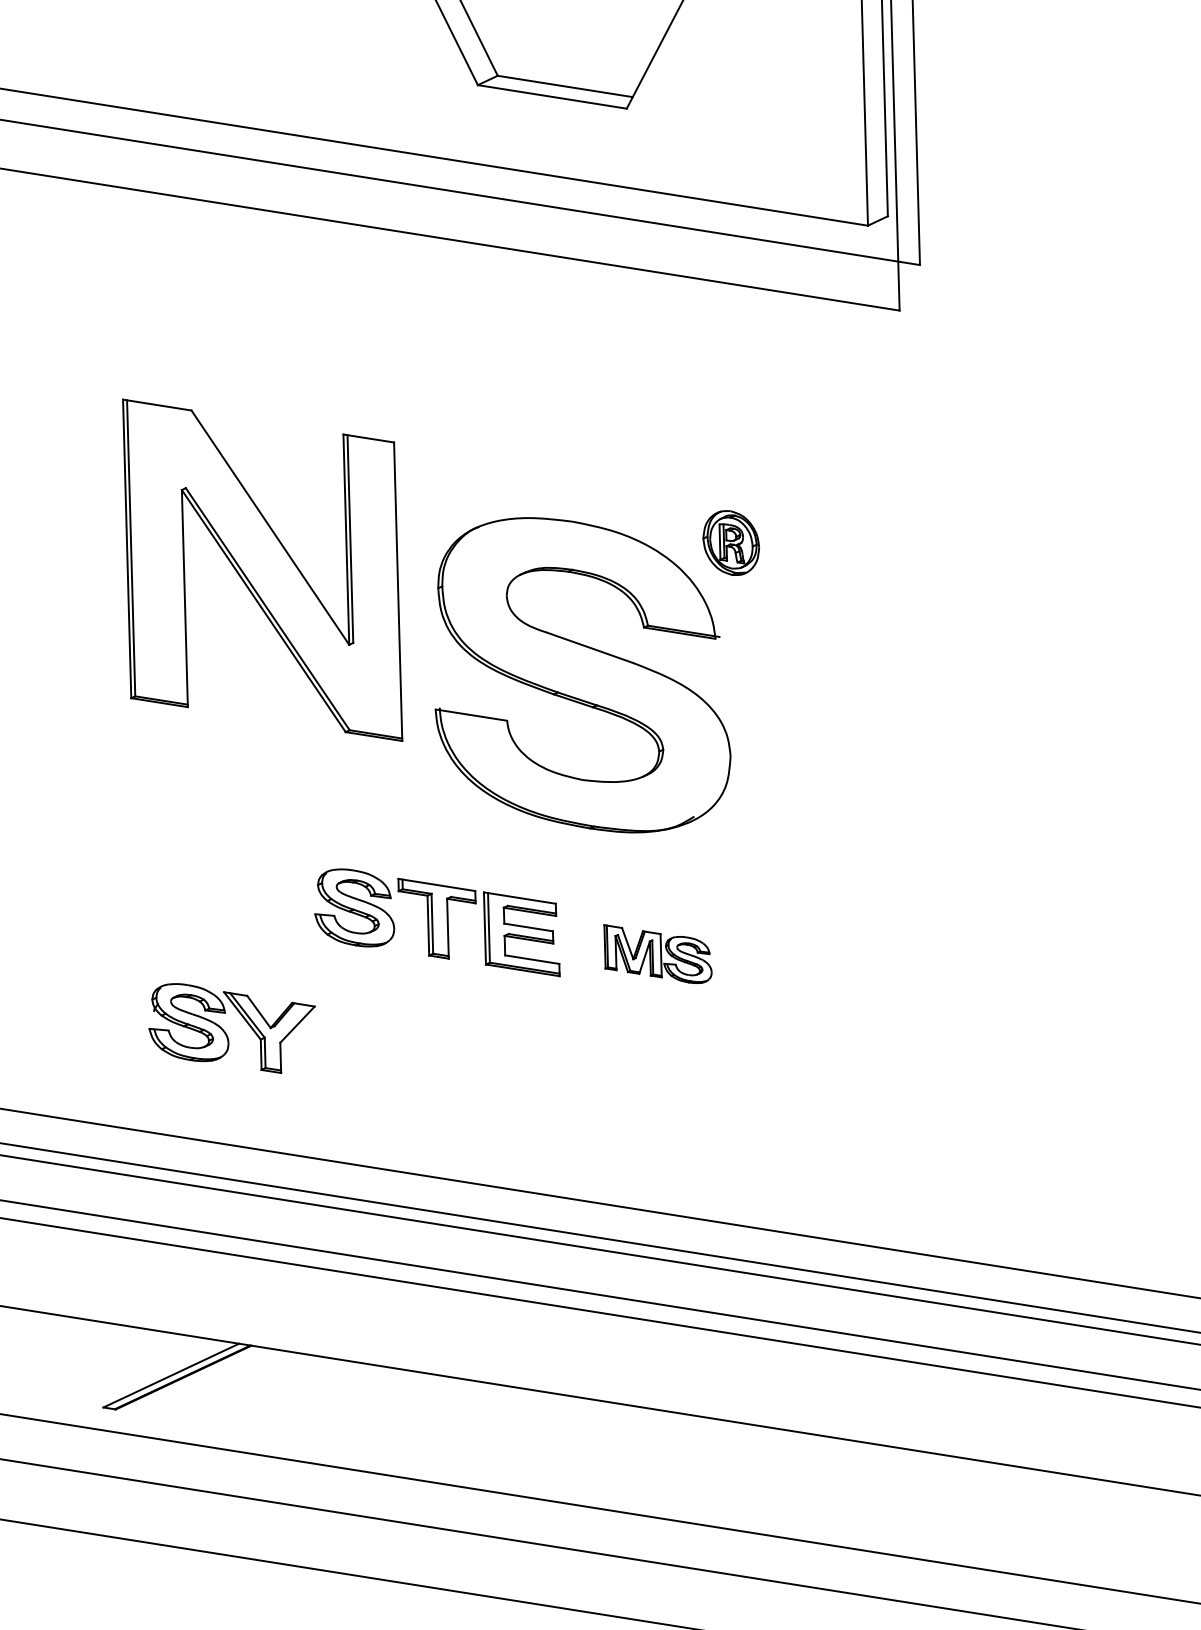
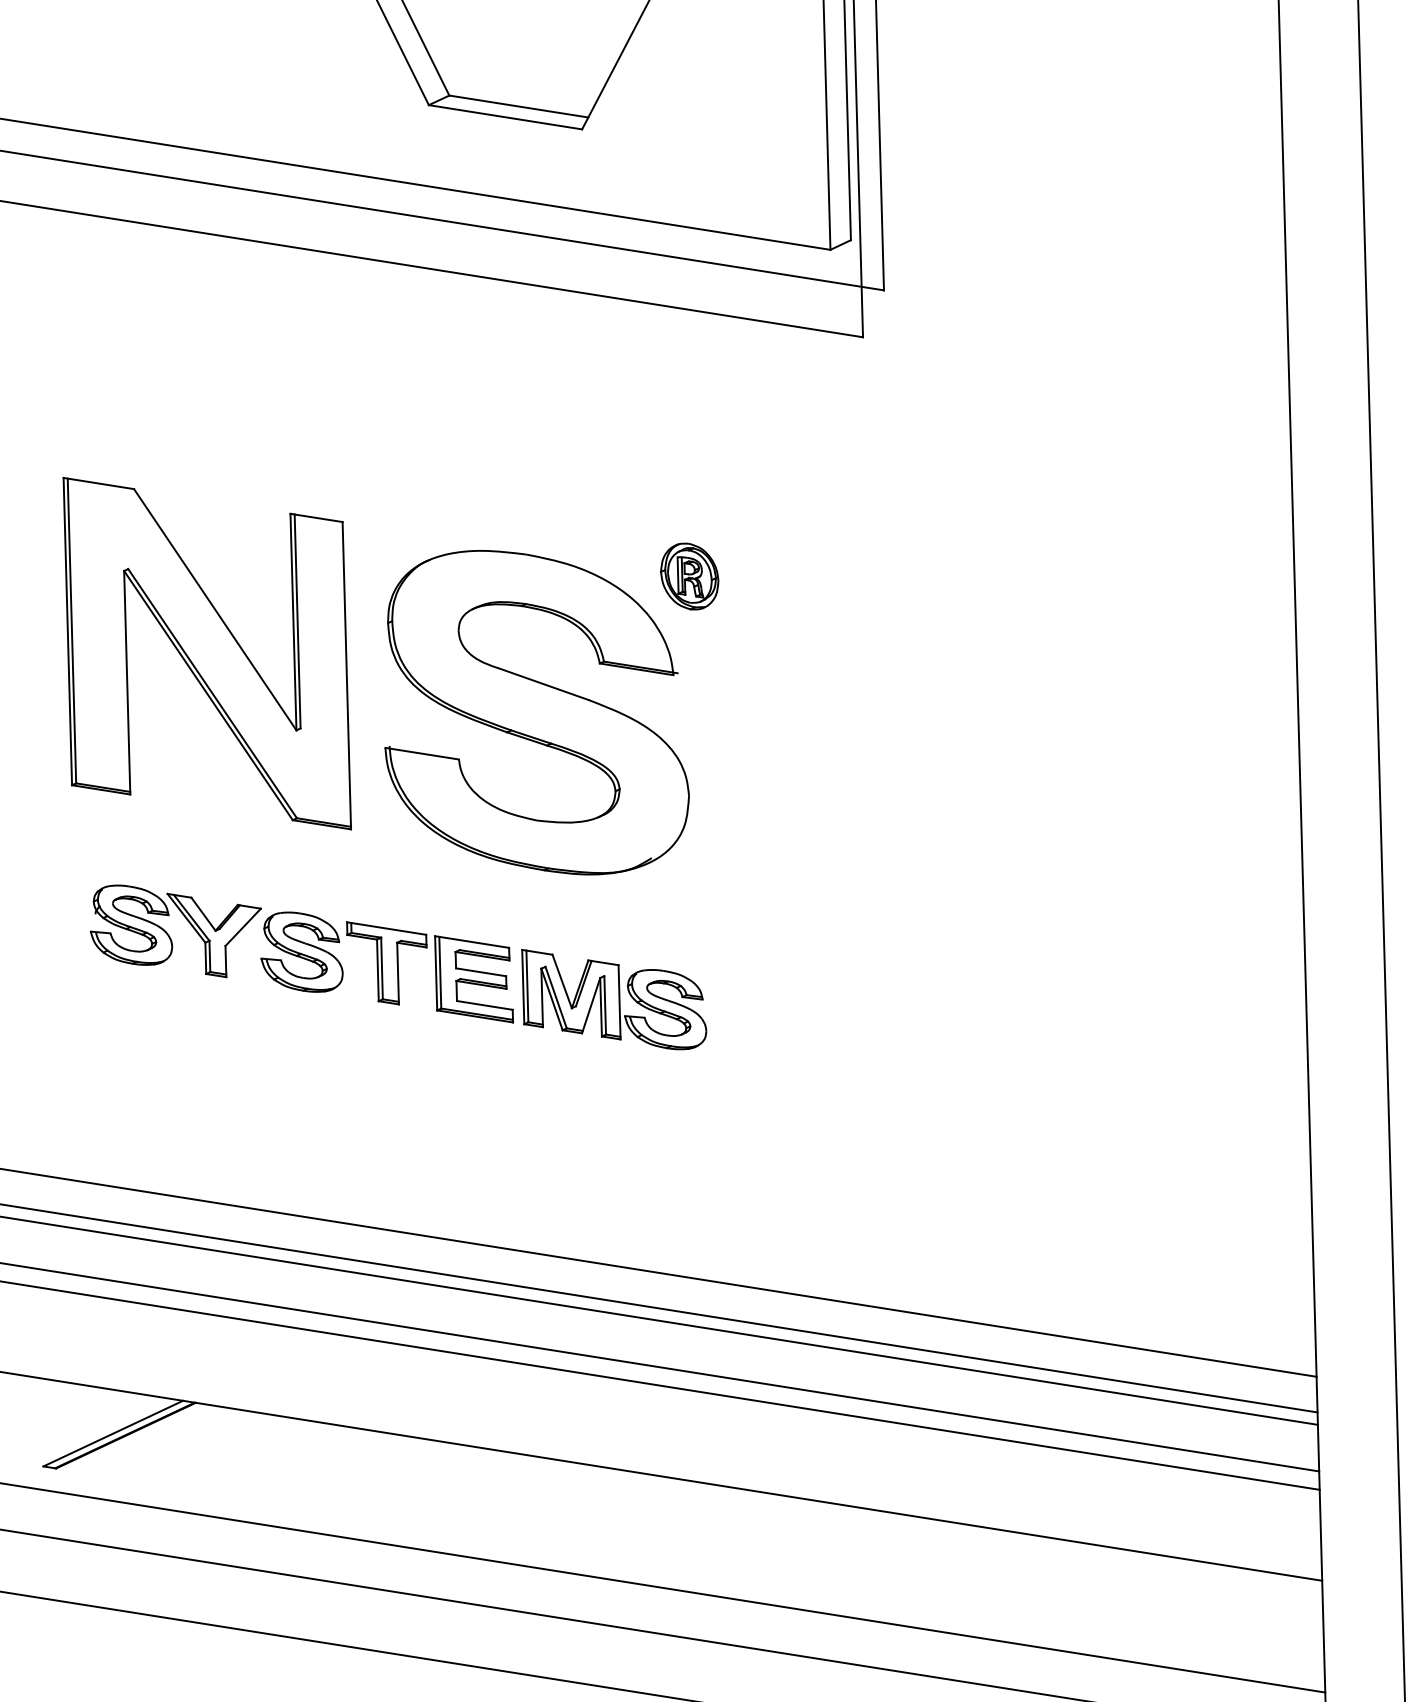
part: (261, 570) -> (206, 653), moved
part: (658, 953) -> (614, 999), size x1.67
part: (226, 1033) -> (170, 936), moved

